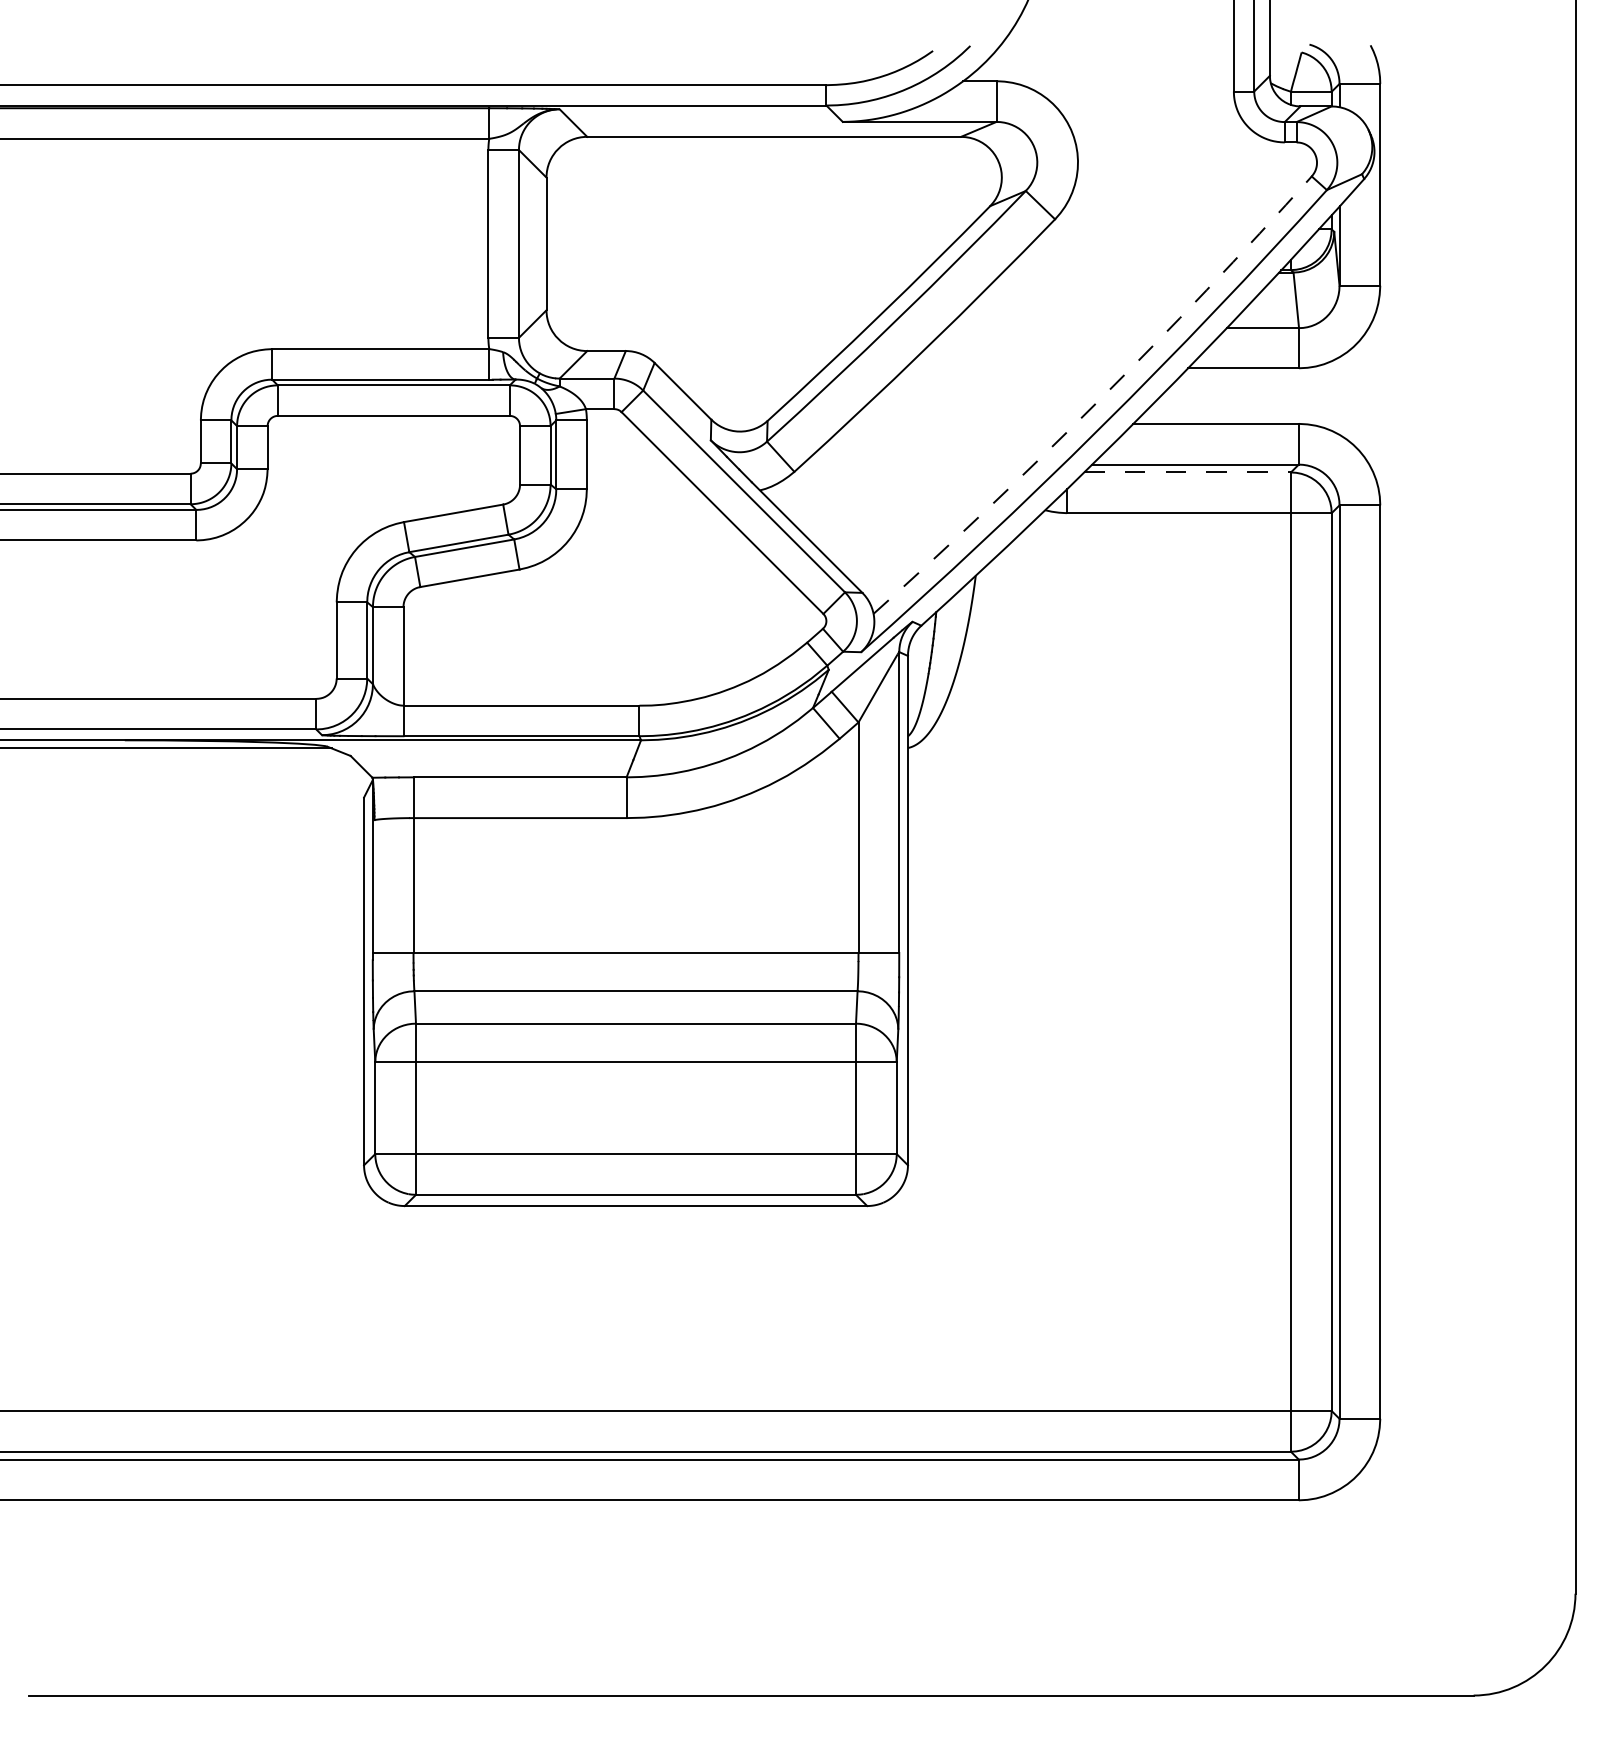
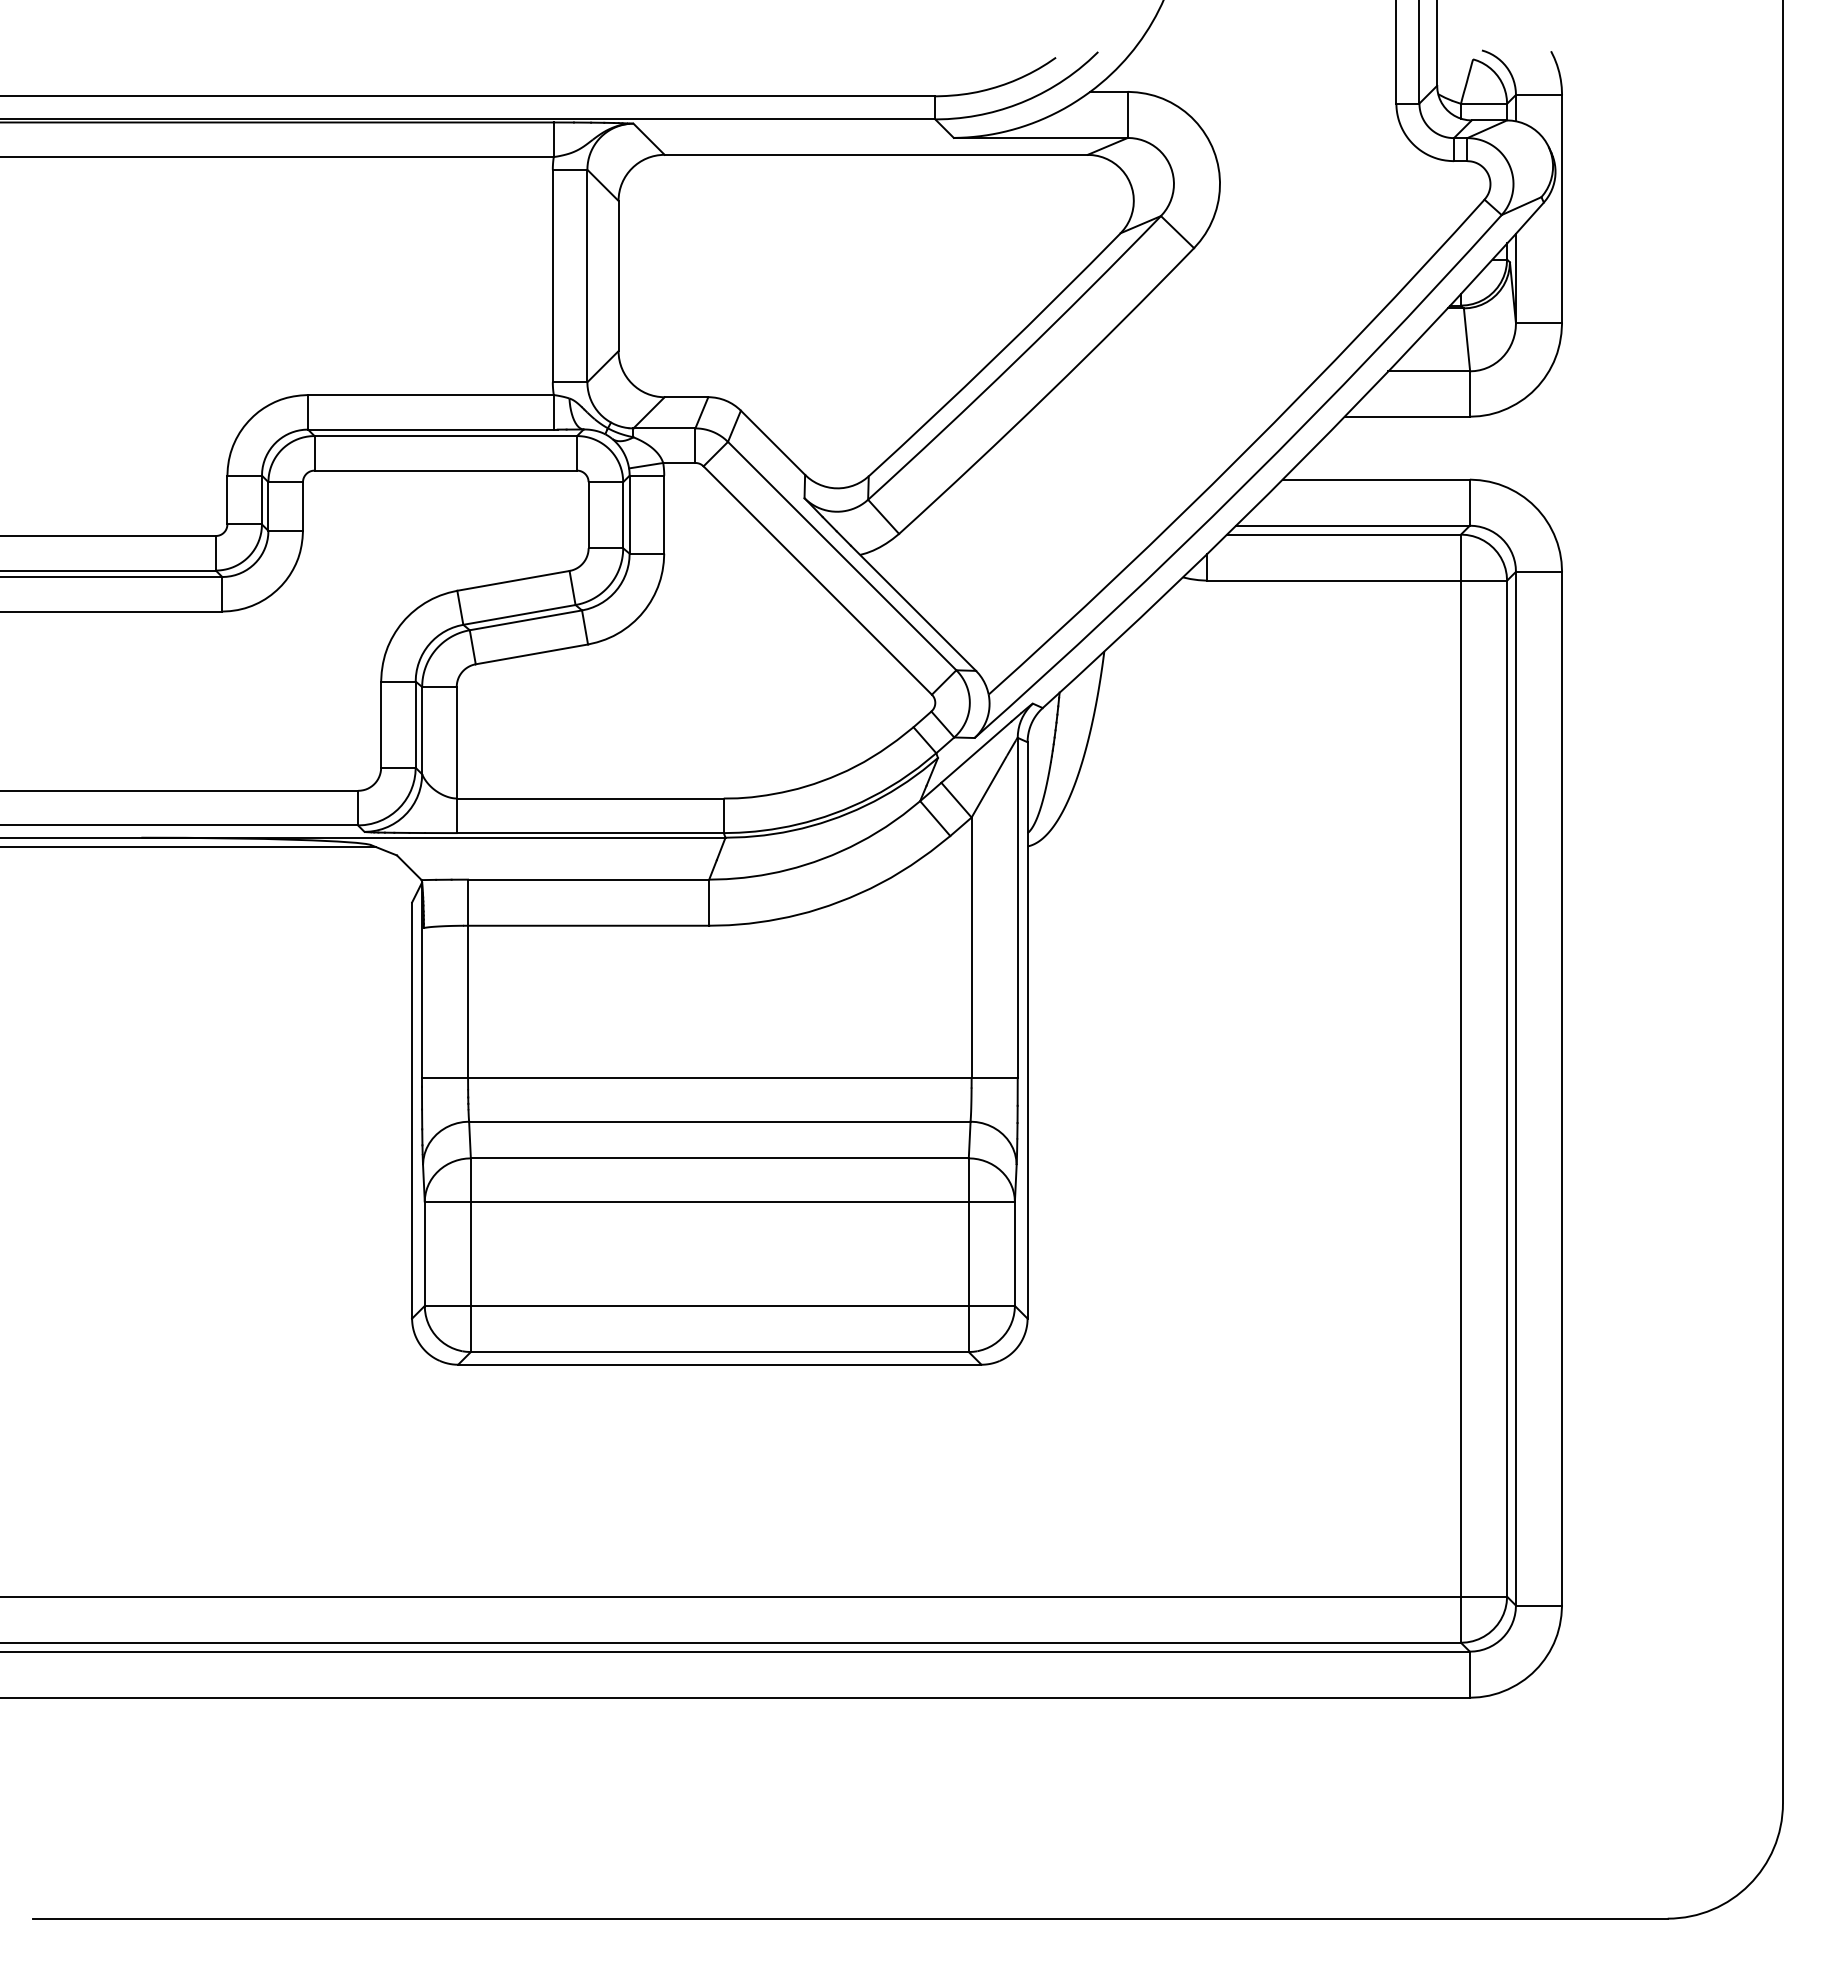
arc: (1098, 400) -> (1243, 453), dashed -> solid
line: (1188, 472) -> (1344, 534), dashed -> solid

